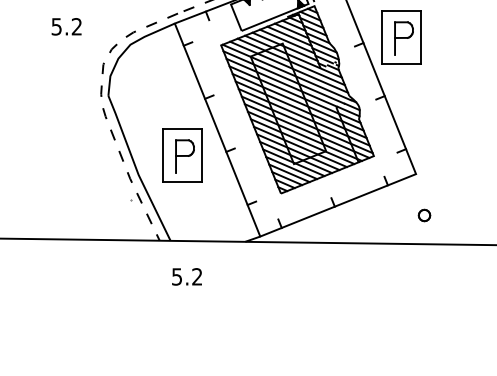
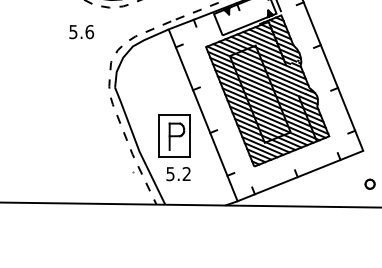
text: (76, 26) -> (89, 31), 5.2 -> 5.6
part: (401, 37) -> (351, 40), removed
text: (186, 276) -> (178, 173), moved

